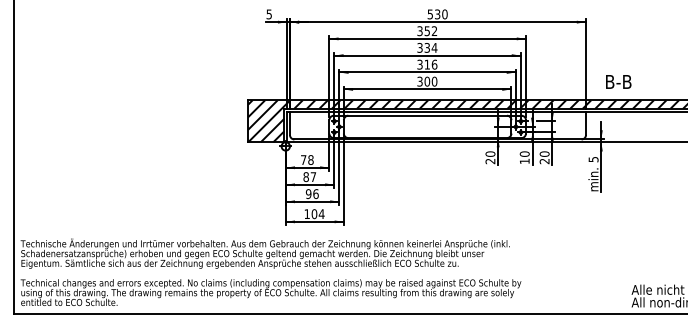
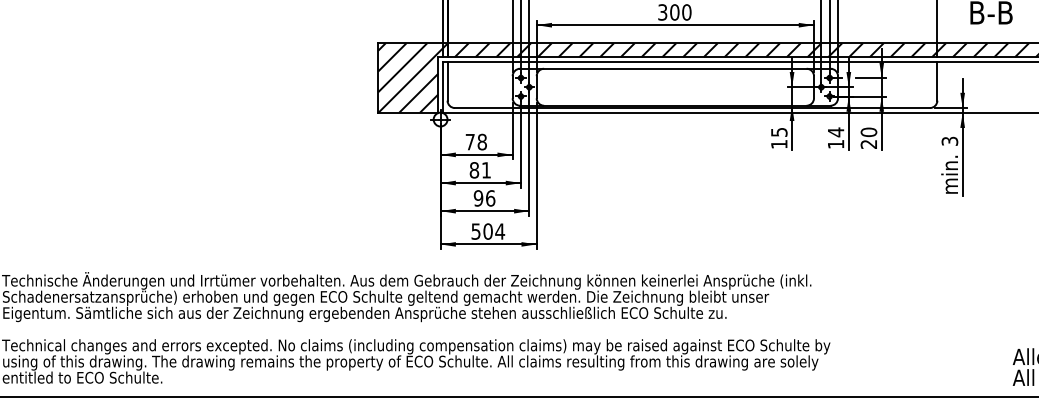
text: (524, 154) -> (835, 132), 10 -> 14
text: (490, 157) -> (779, 137), 20 -> 15
text: (592, 159) -> (948, 141), 5 -> 3
text: (313, 176) -> (486, 169), 87 -> 81
text: (306, 214) -> (474, 232), 104 -> 504

